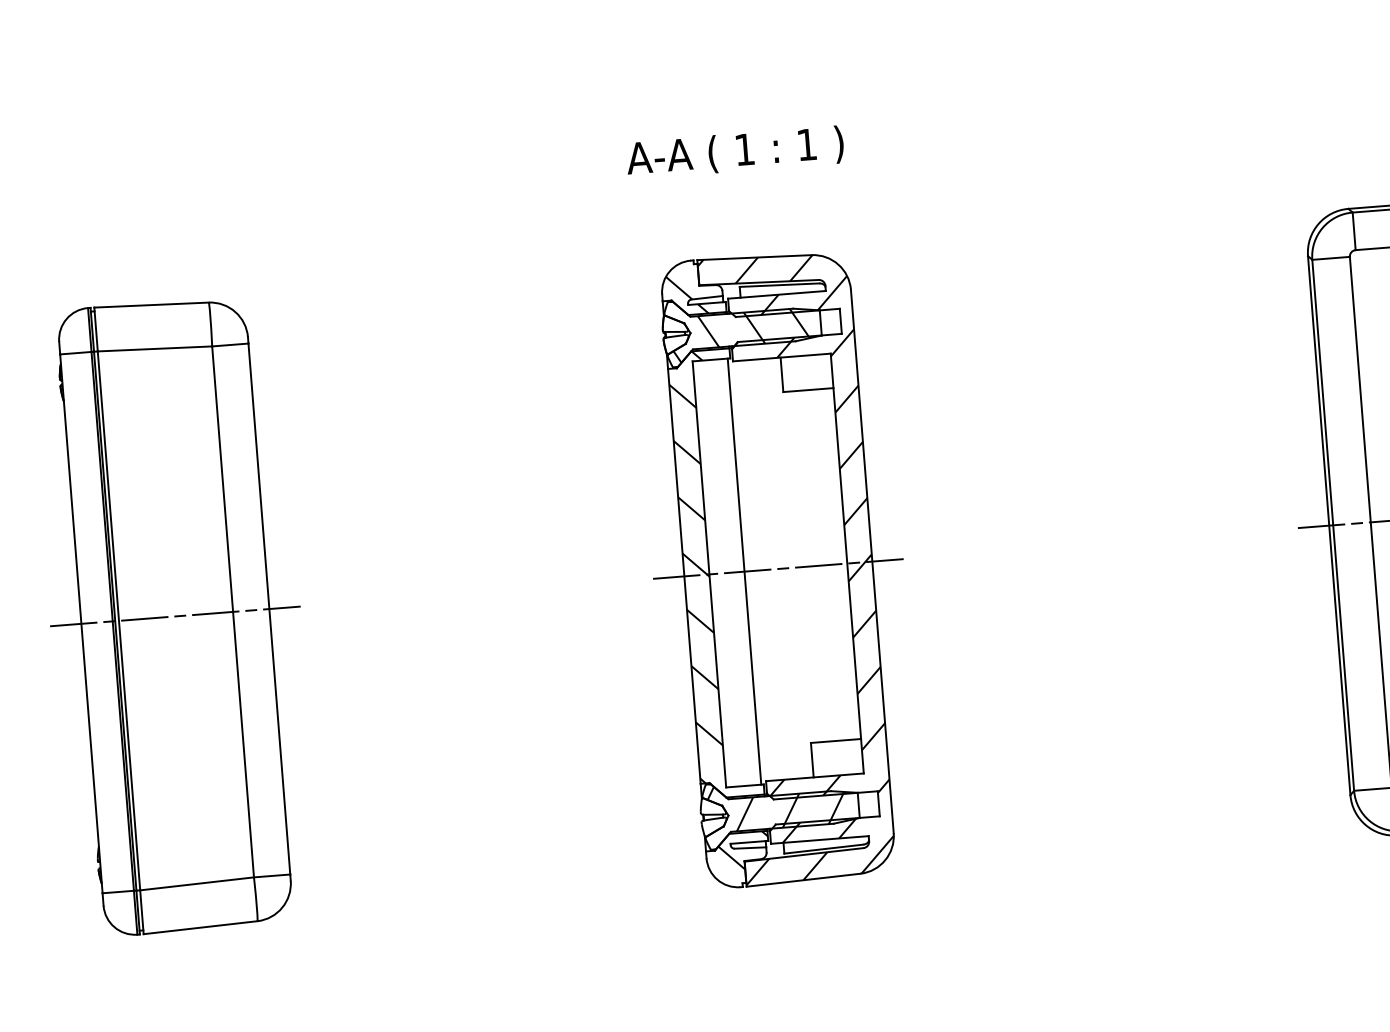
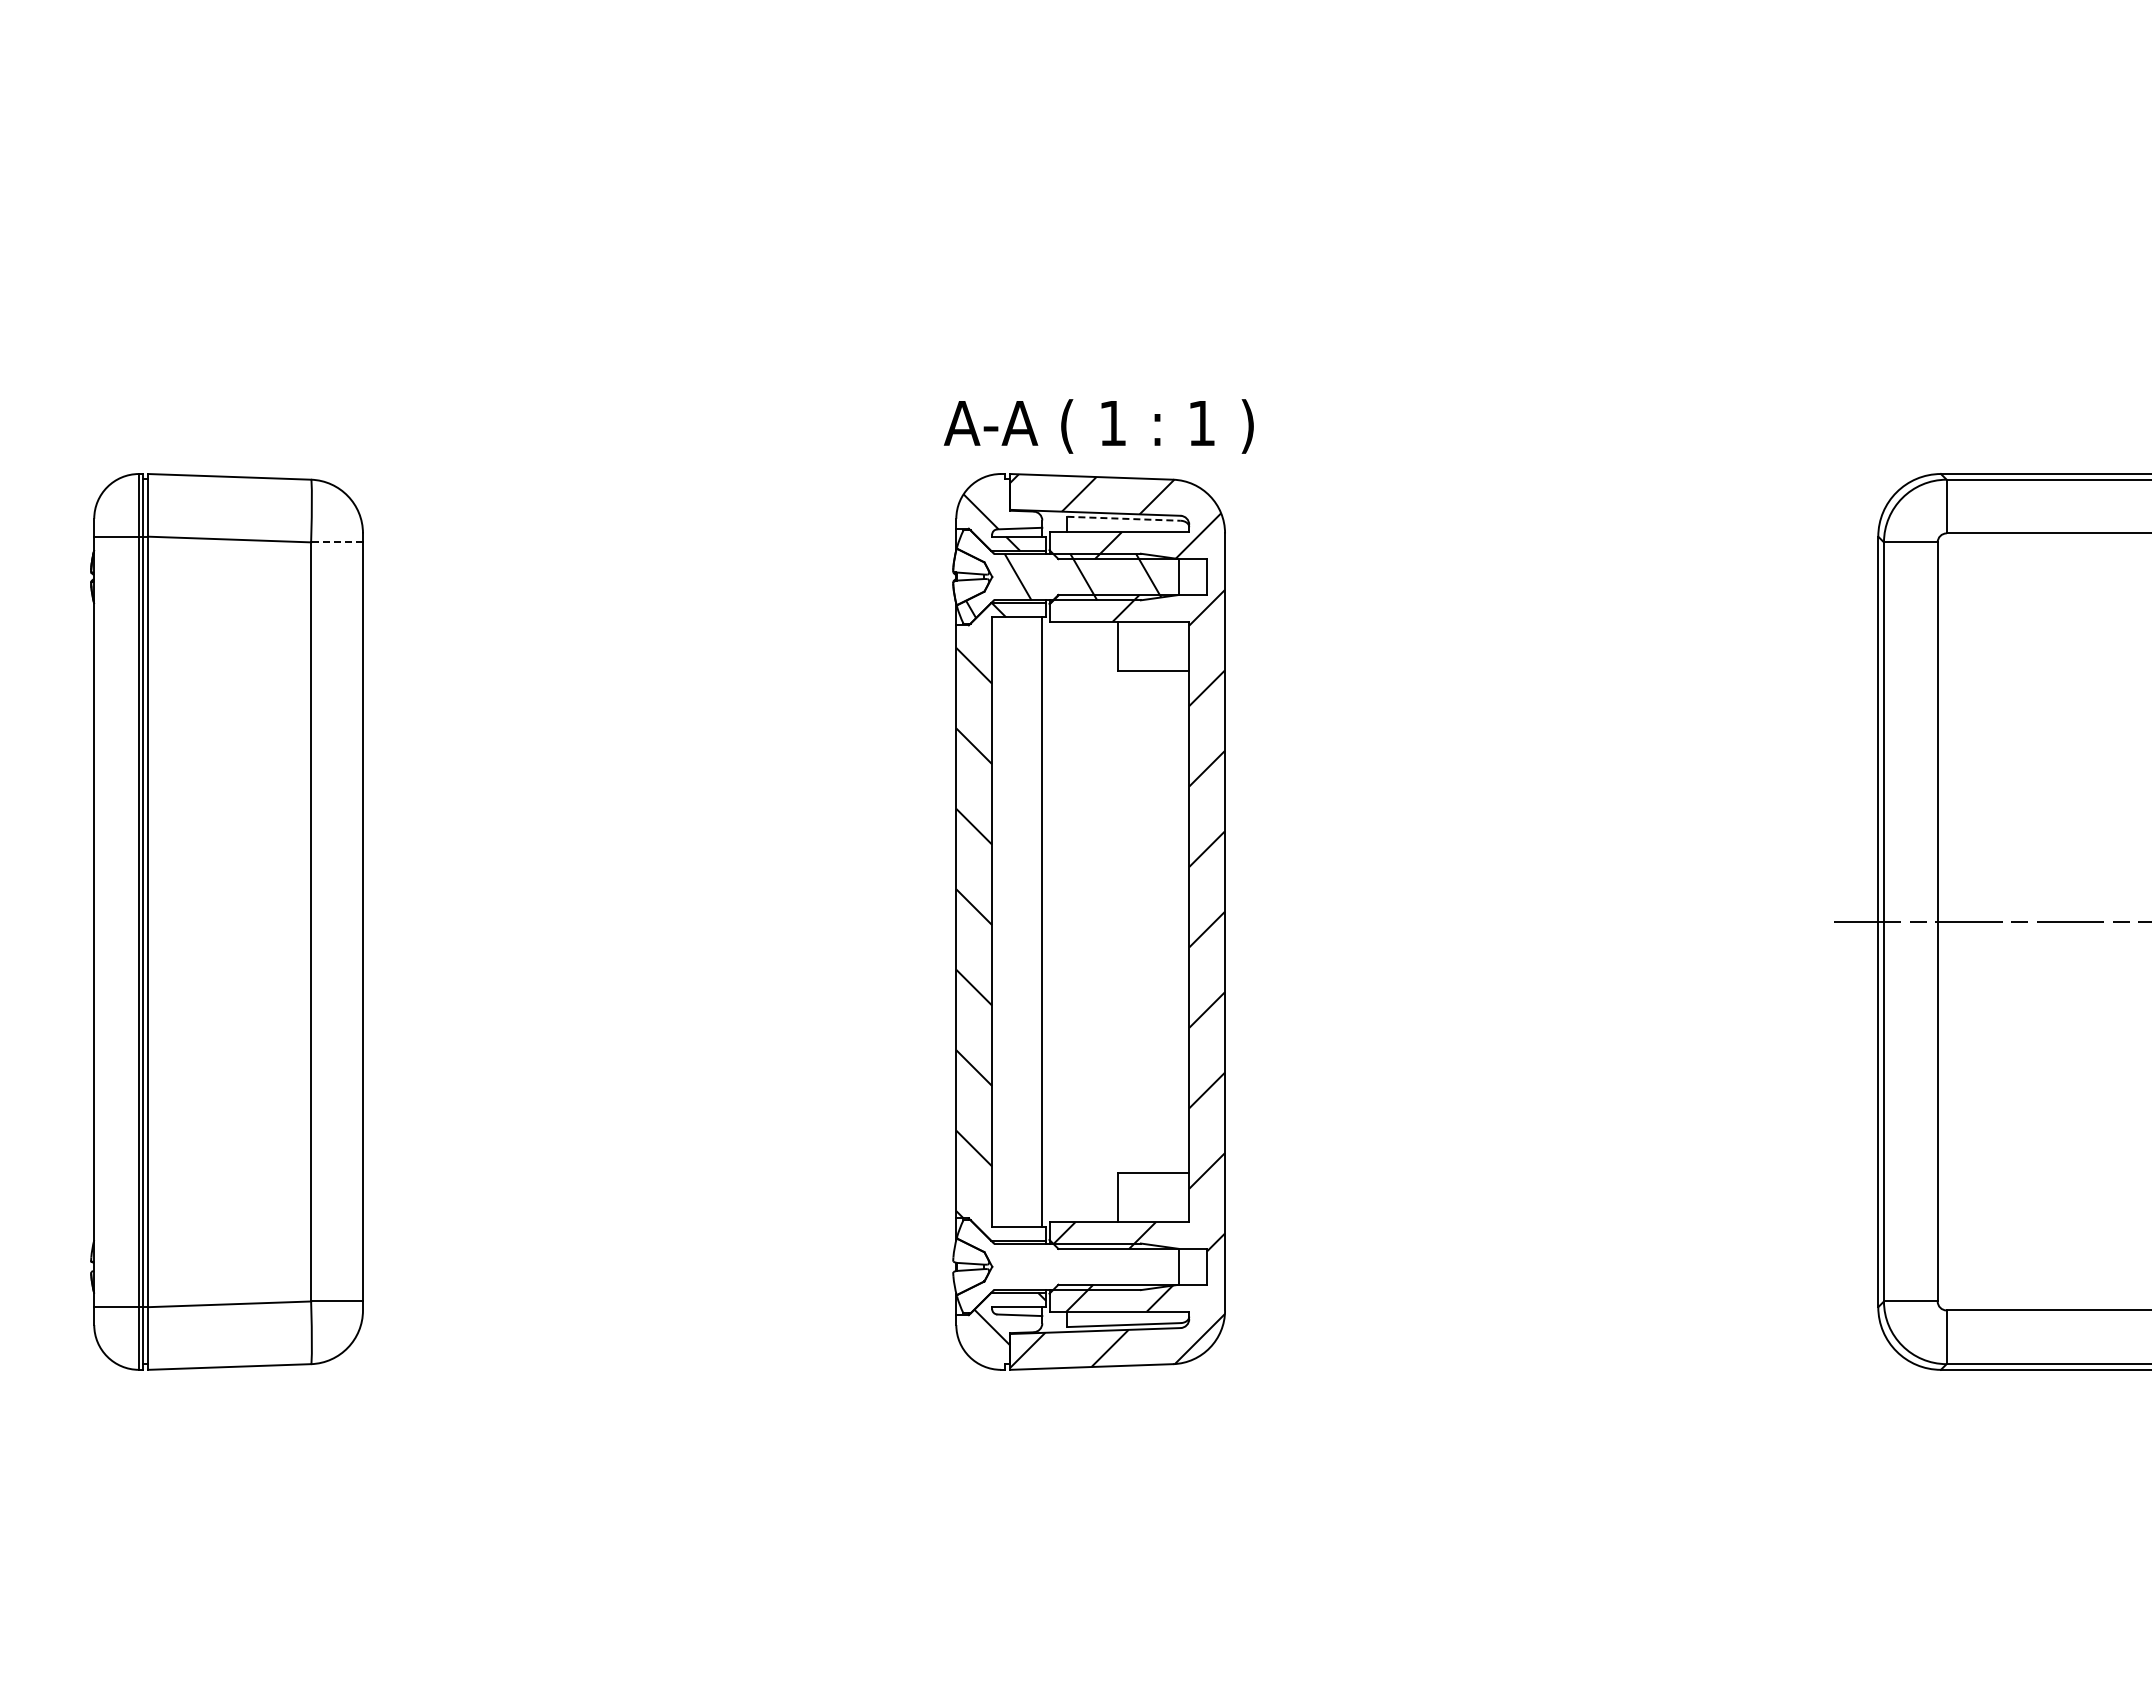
text: (734, 152) -> (1098, 426), moved
line: (779, 284) -> (1124, 518), solid -> dashed
line: (230, 345) -> (337, 542), solid -> dashed
line: (778, 568) -> (1090, 921), removed
line: (175, 616) -> (228, 921), removed
hatch: (776, 805) -> (1061, 1257), removed

